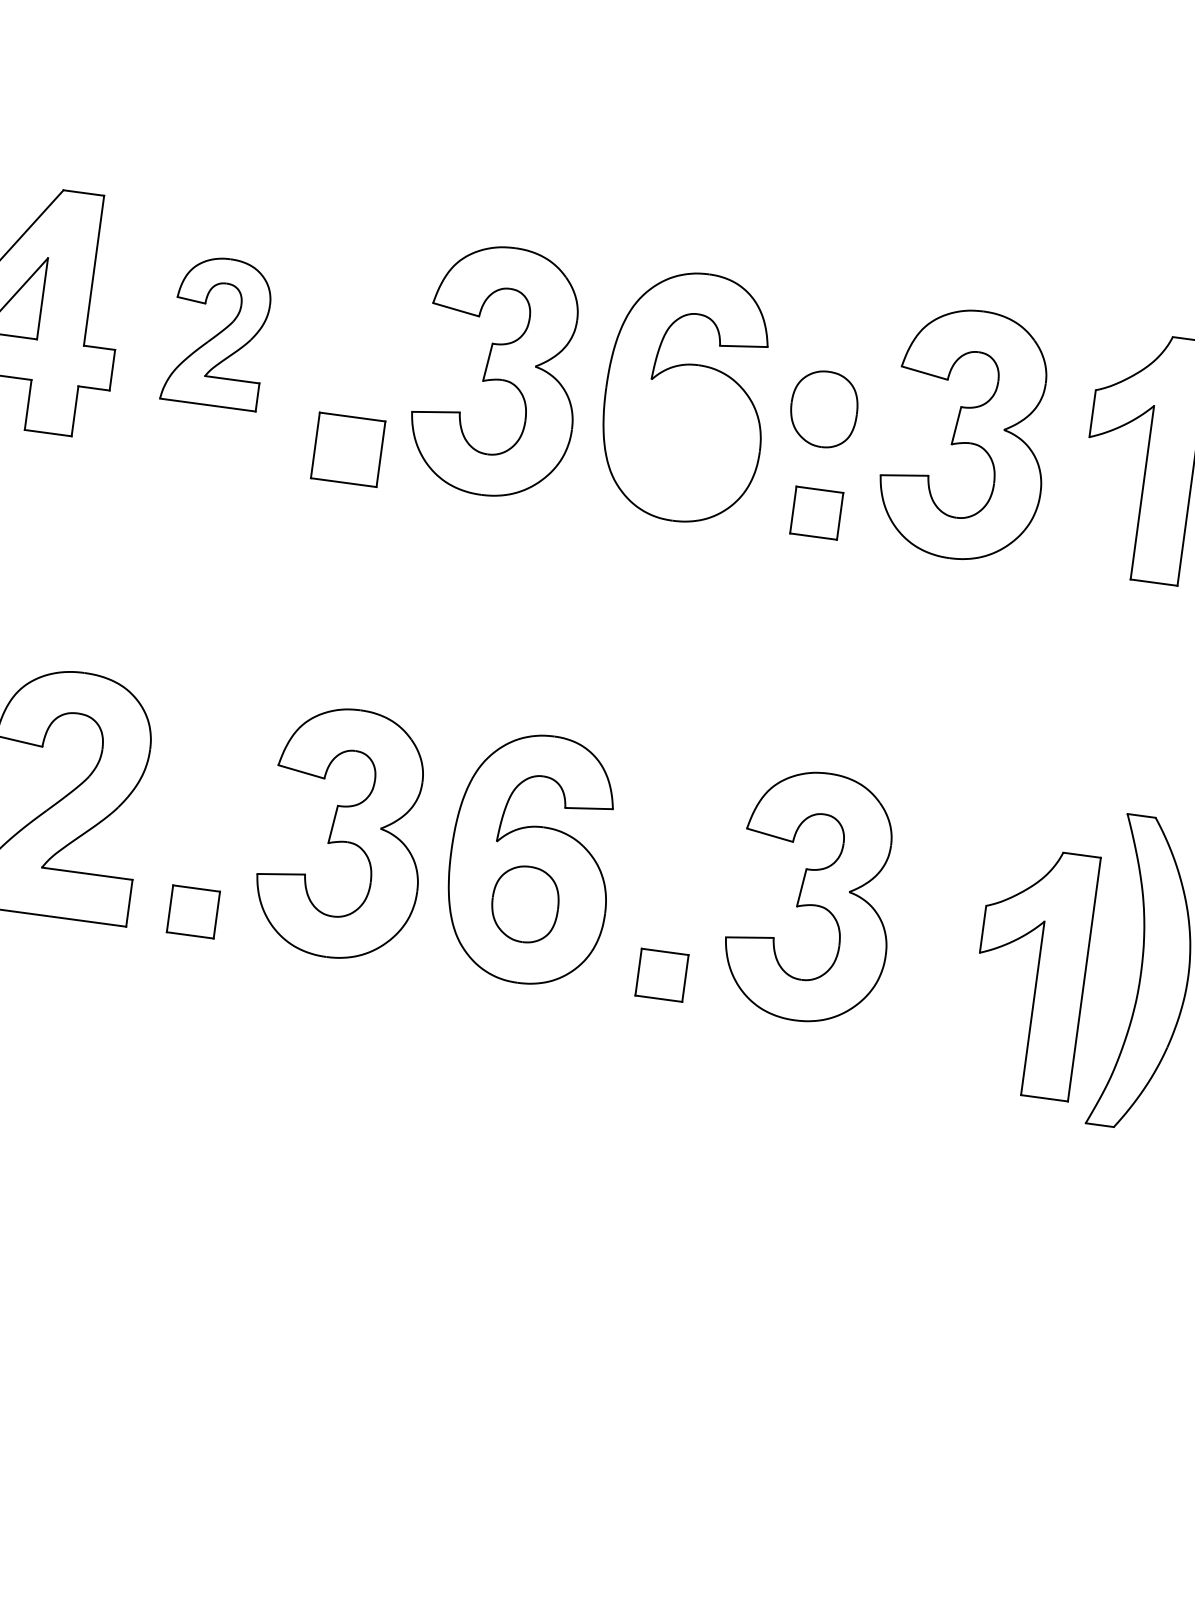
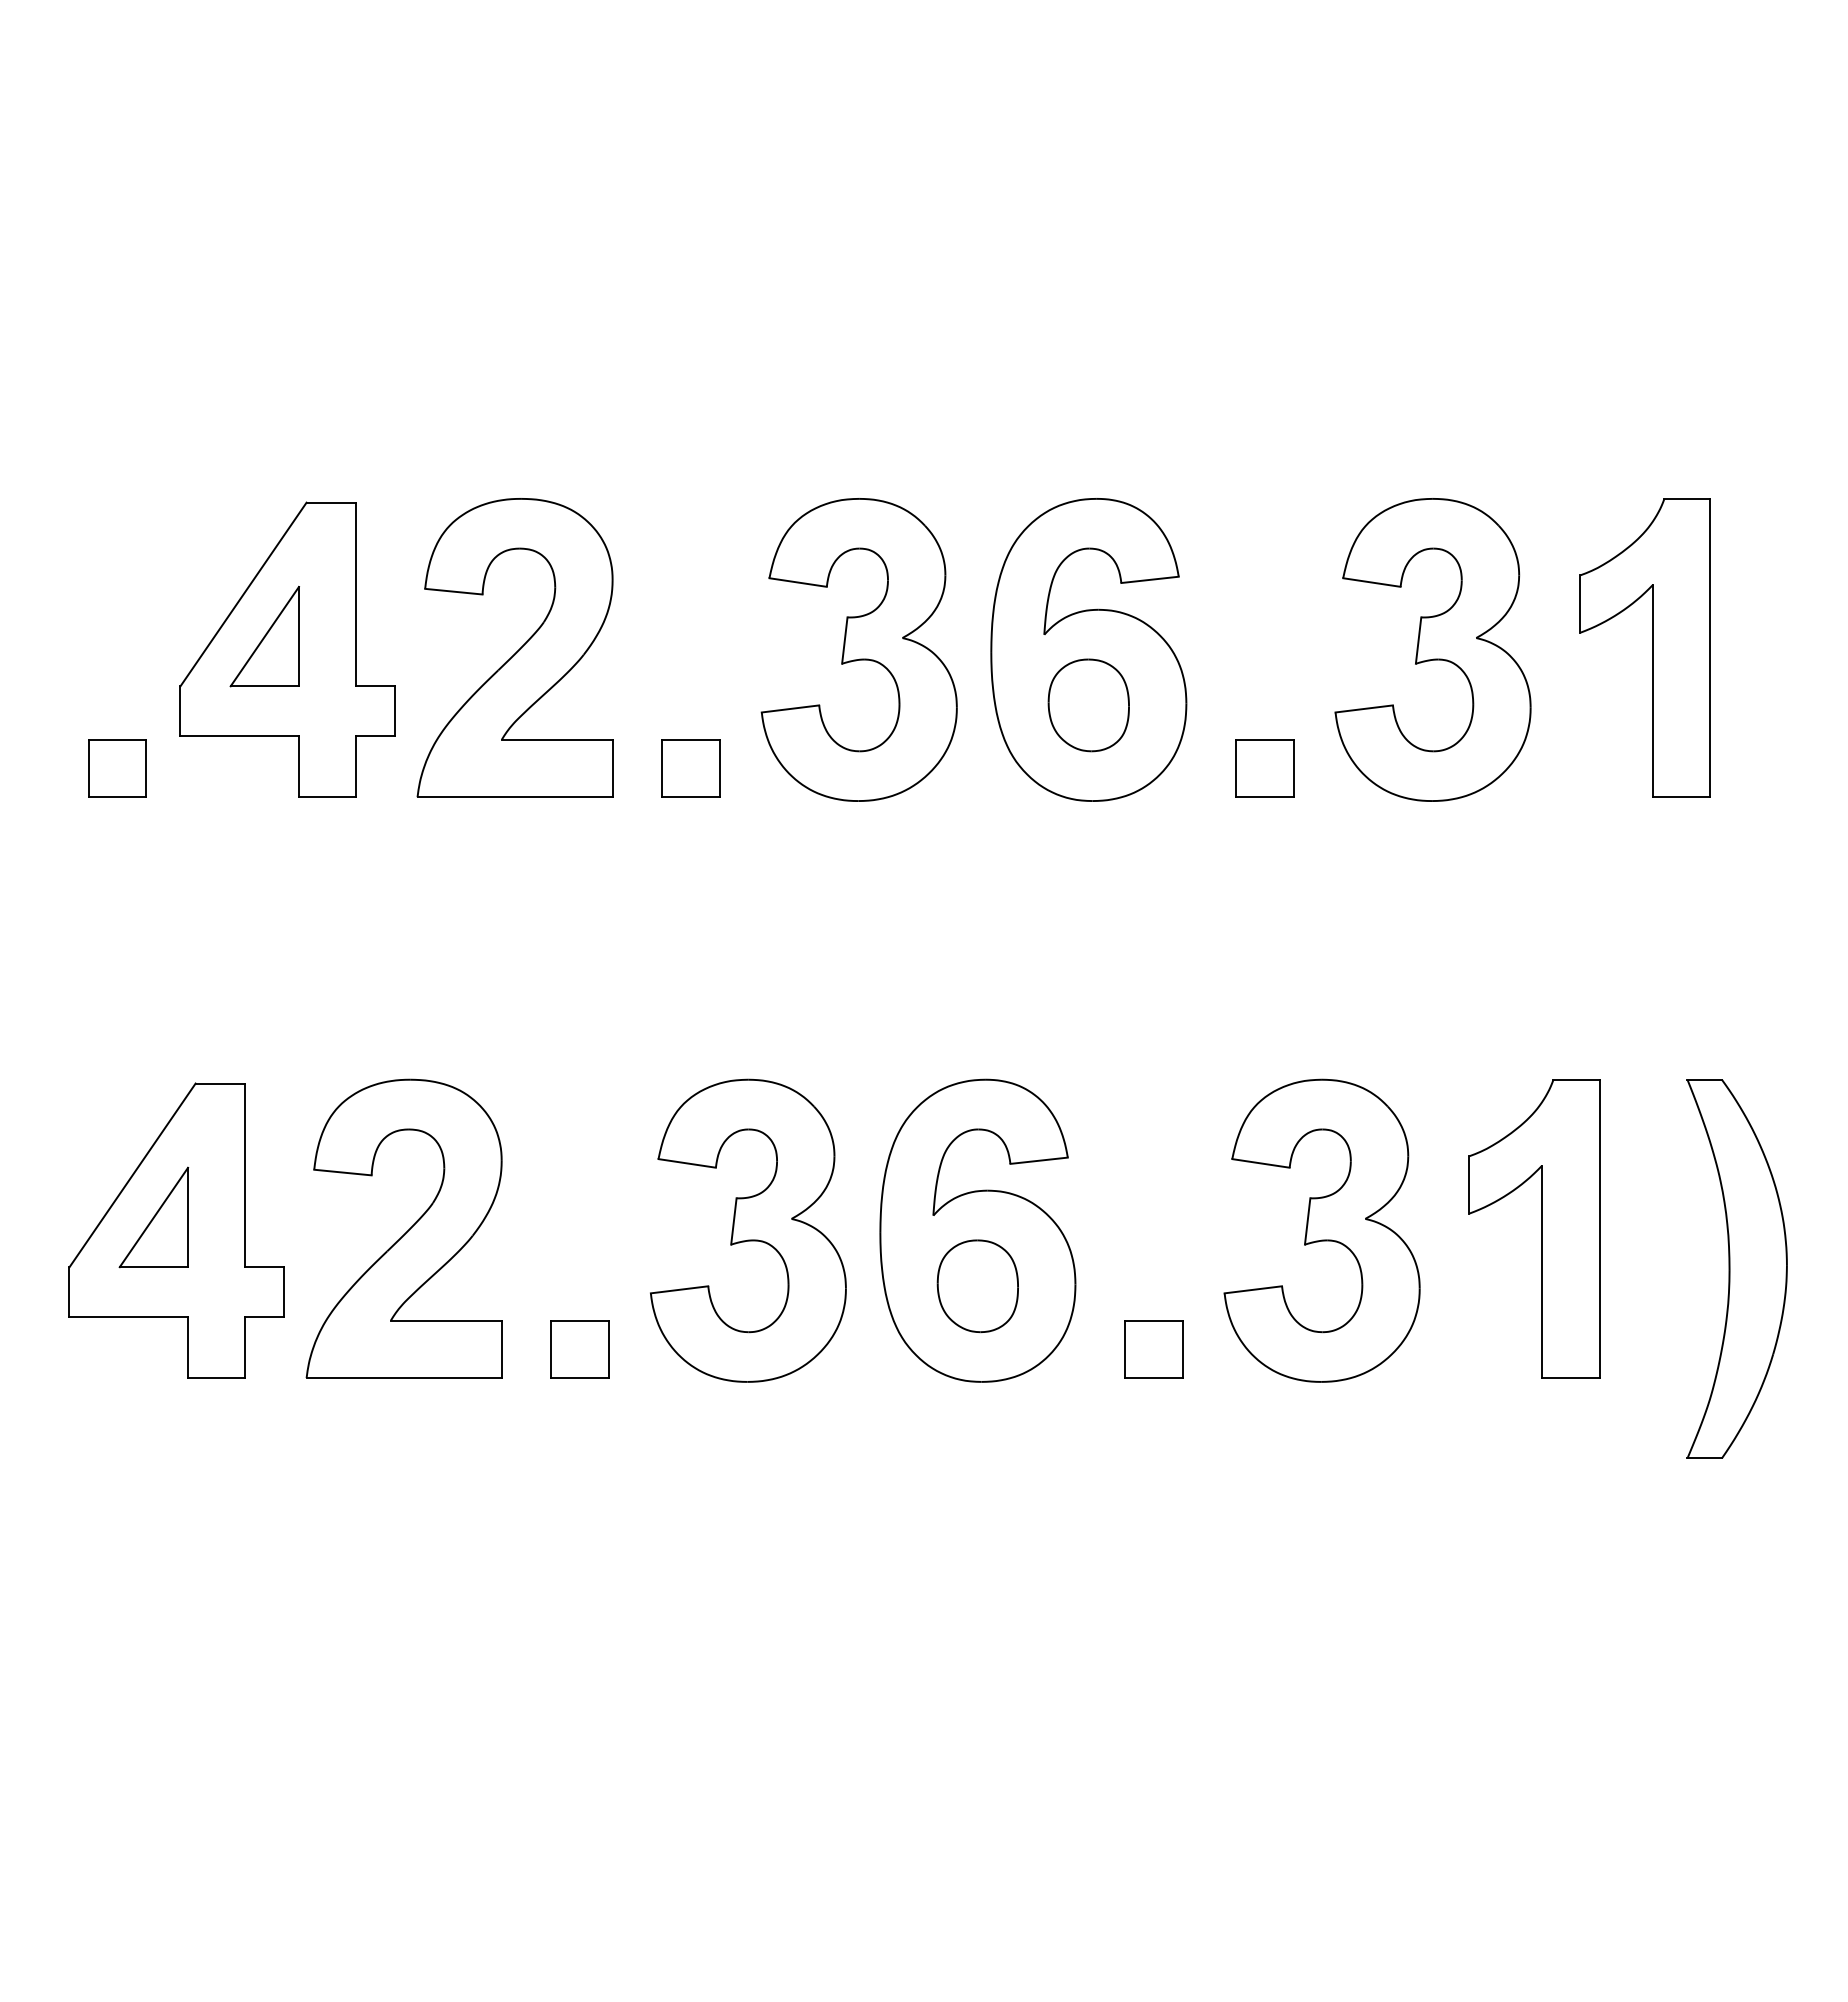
part: (217, 331) -> (514, 647), size x1.67
part: (823, 409) -> (1088, 705), moved
part: (347, 449) -> (690, 768), size x0.71
part: (1037, 972) -> (1541, 1228), moved

